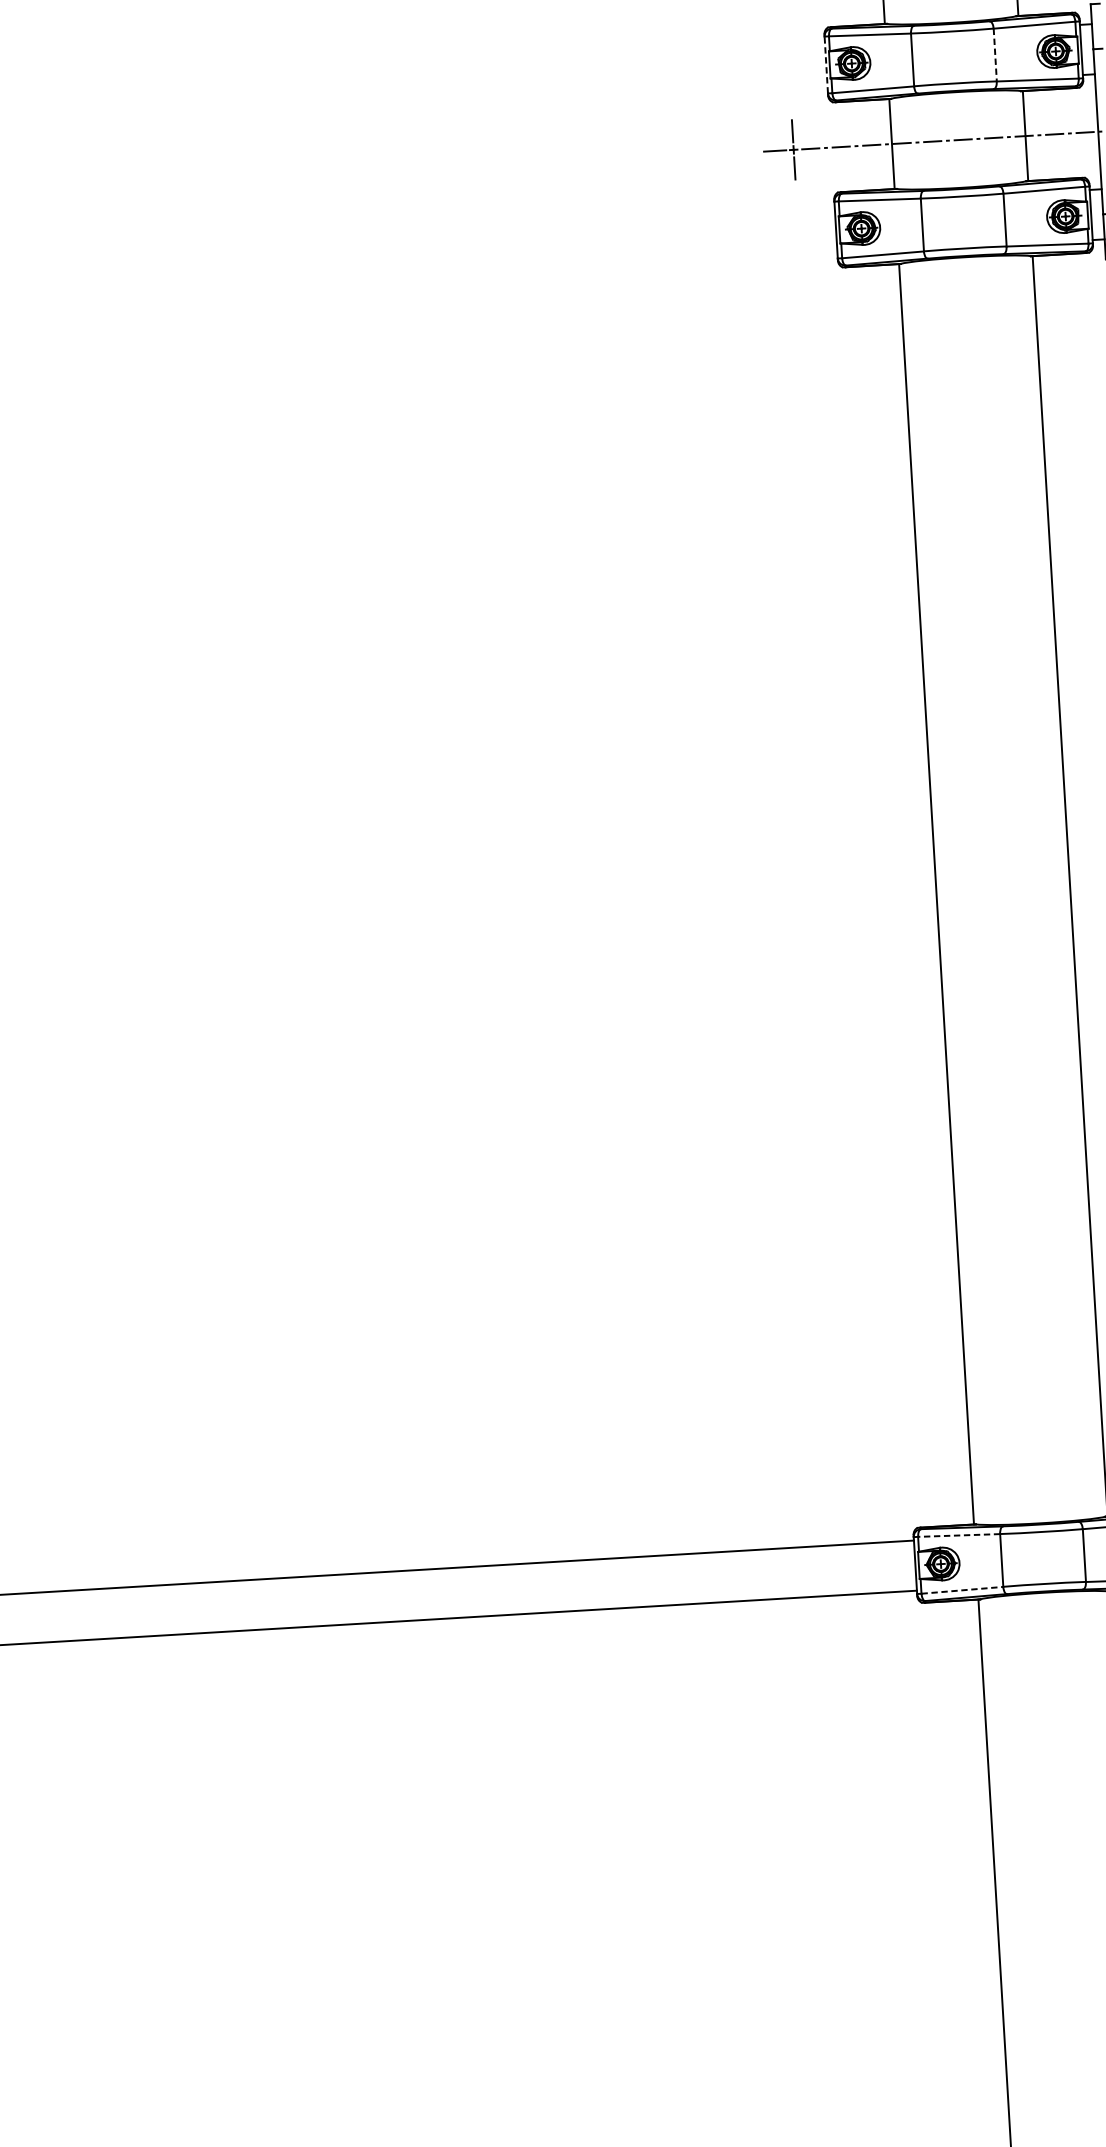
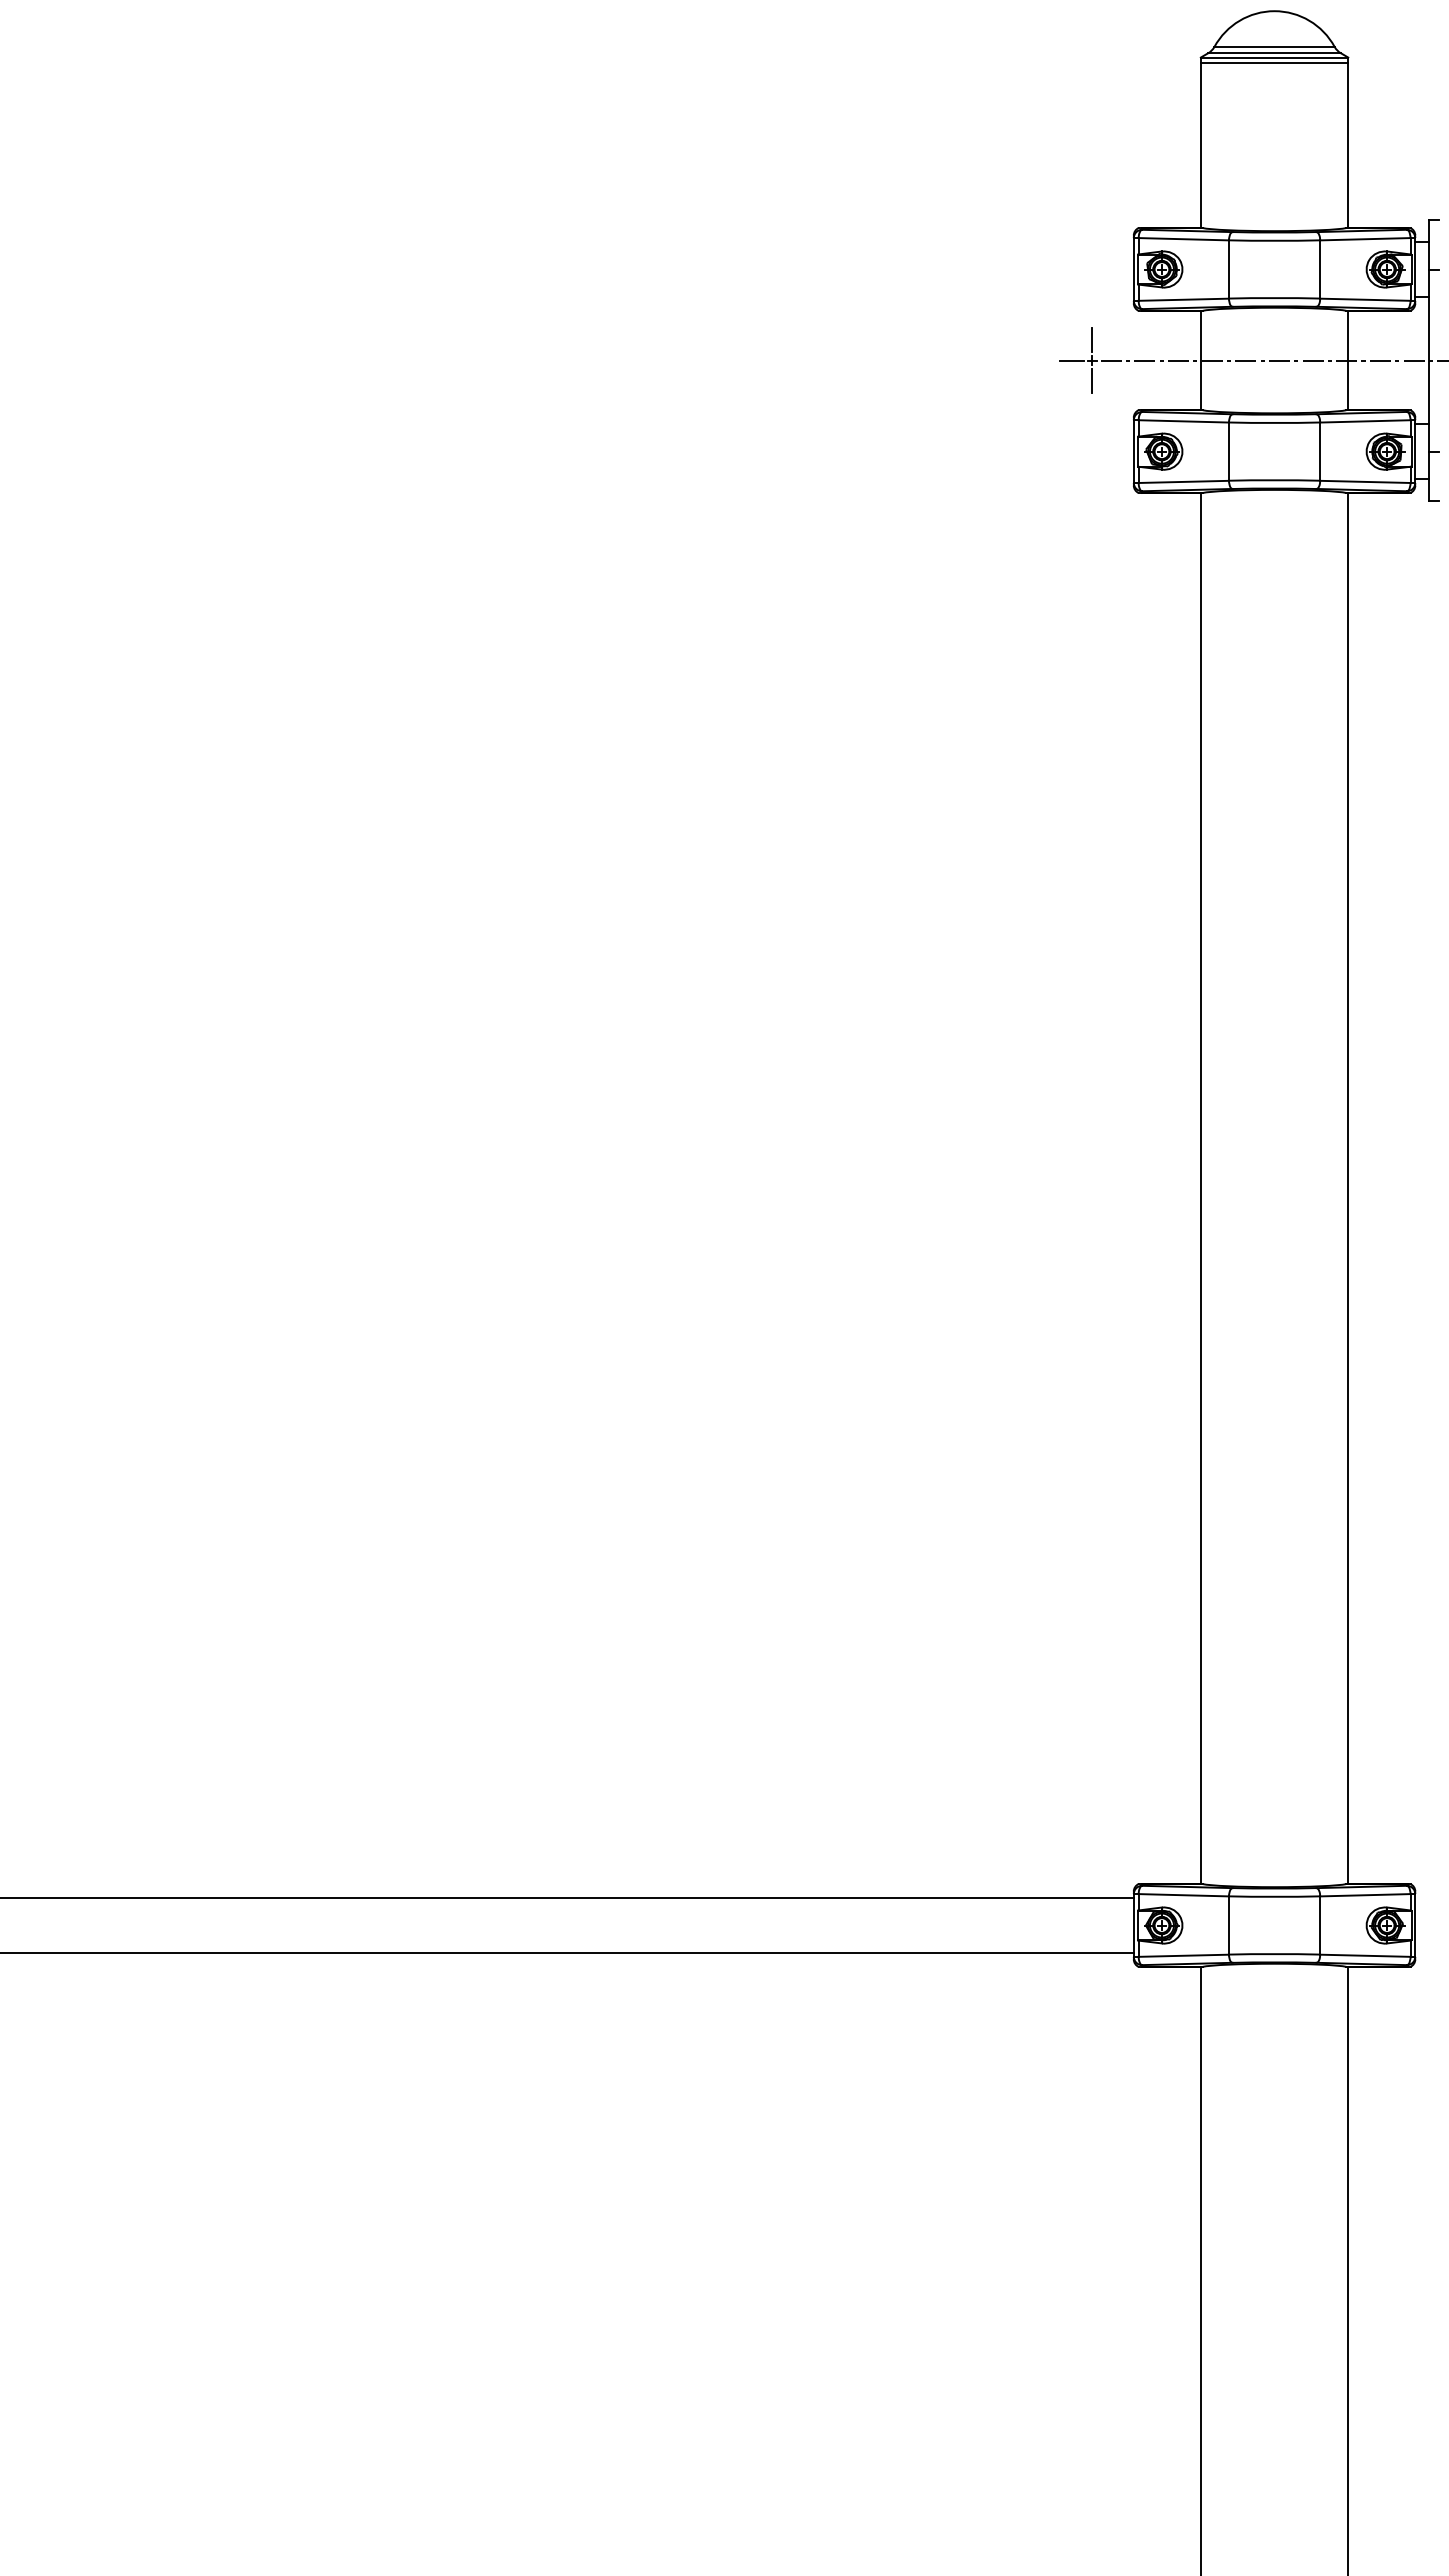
line: (995, 55) -> (1320, 270), dashed -> solid
line: (825, 64) -> (1133, 268), dashed -> solid
line: (958, 1535) -> (1183, 1895), dashed -> solid
line: (963, 1590) -> (1184, 1955), dashed -> solid

